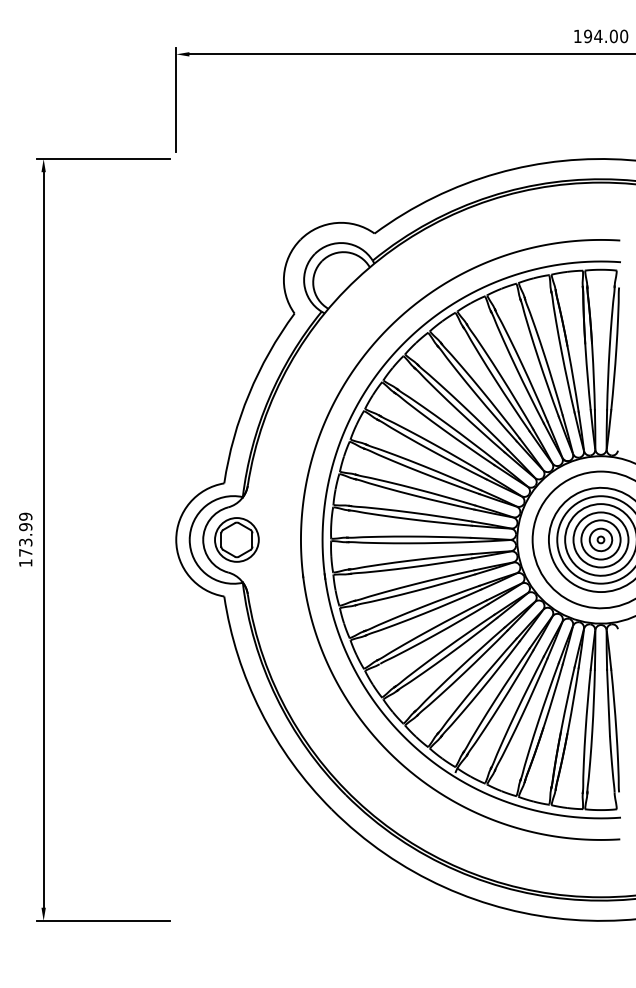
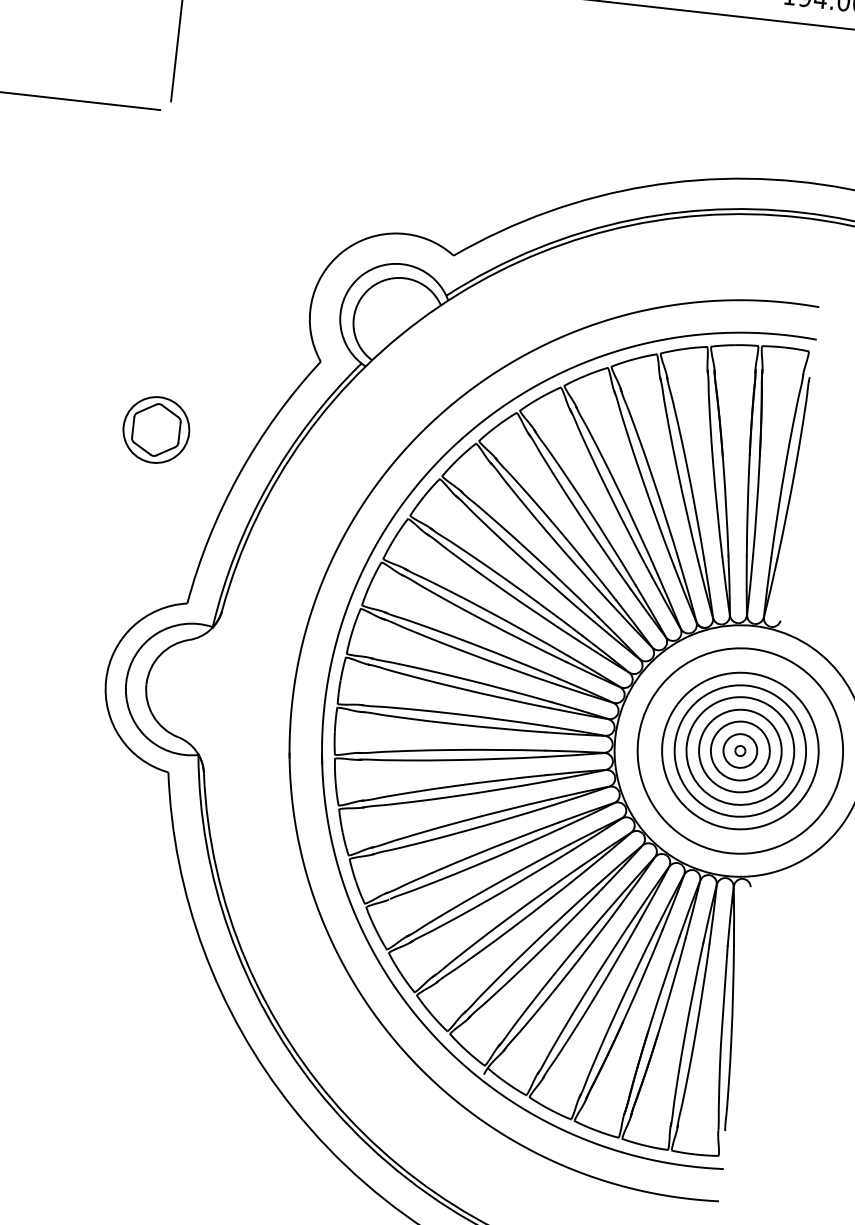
part: (236, 539) -> (155, 429), moved

